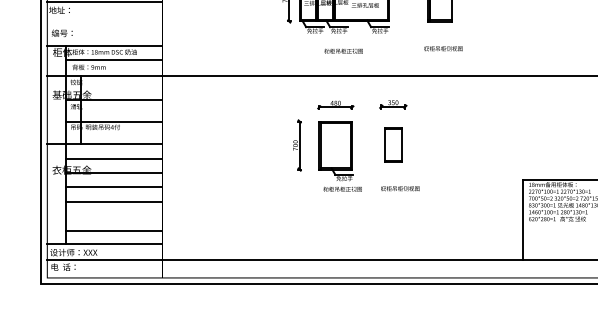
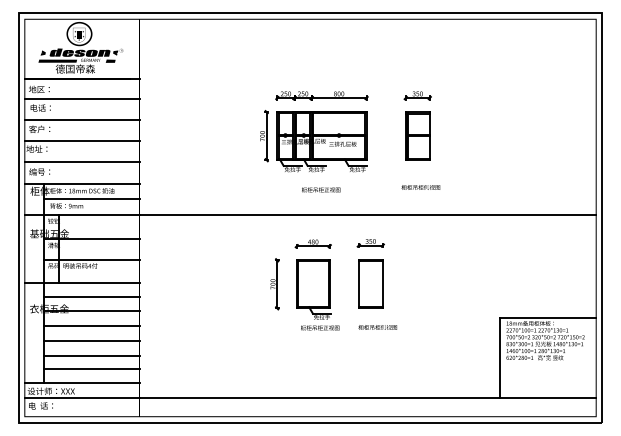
line: (104, 23) -> (81, 162), added
part: (393, 144) -> (370, 283), size x1.43
line: (114, 216) -> (91, 355), added

